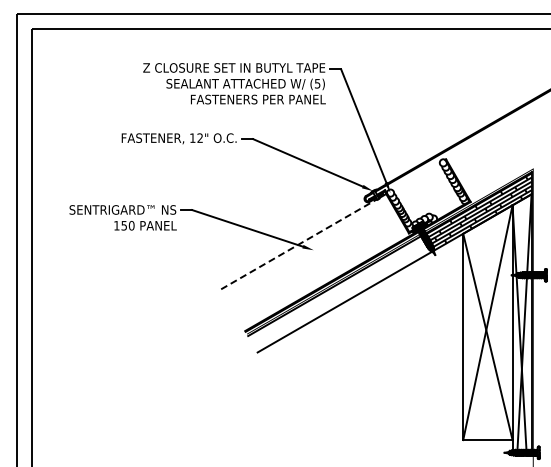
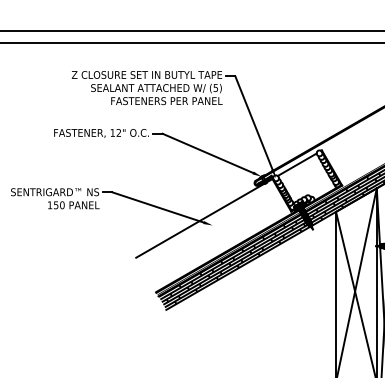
line: (415, 176) -> (296, 164), added
line: (298, 244) -> (200, 220), dashed -> solid
hatch: (338, 292) -> (233, 260), added

